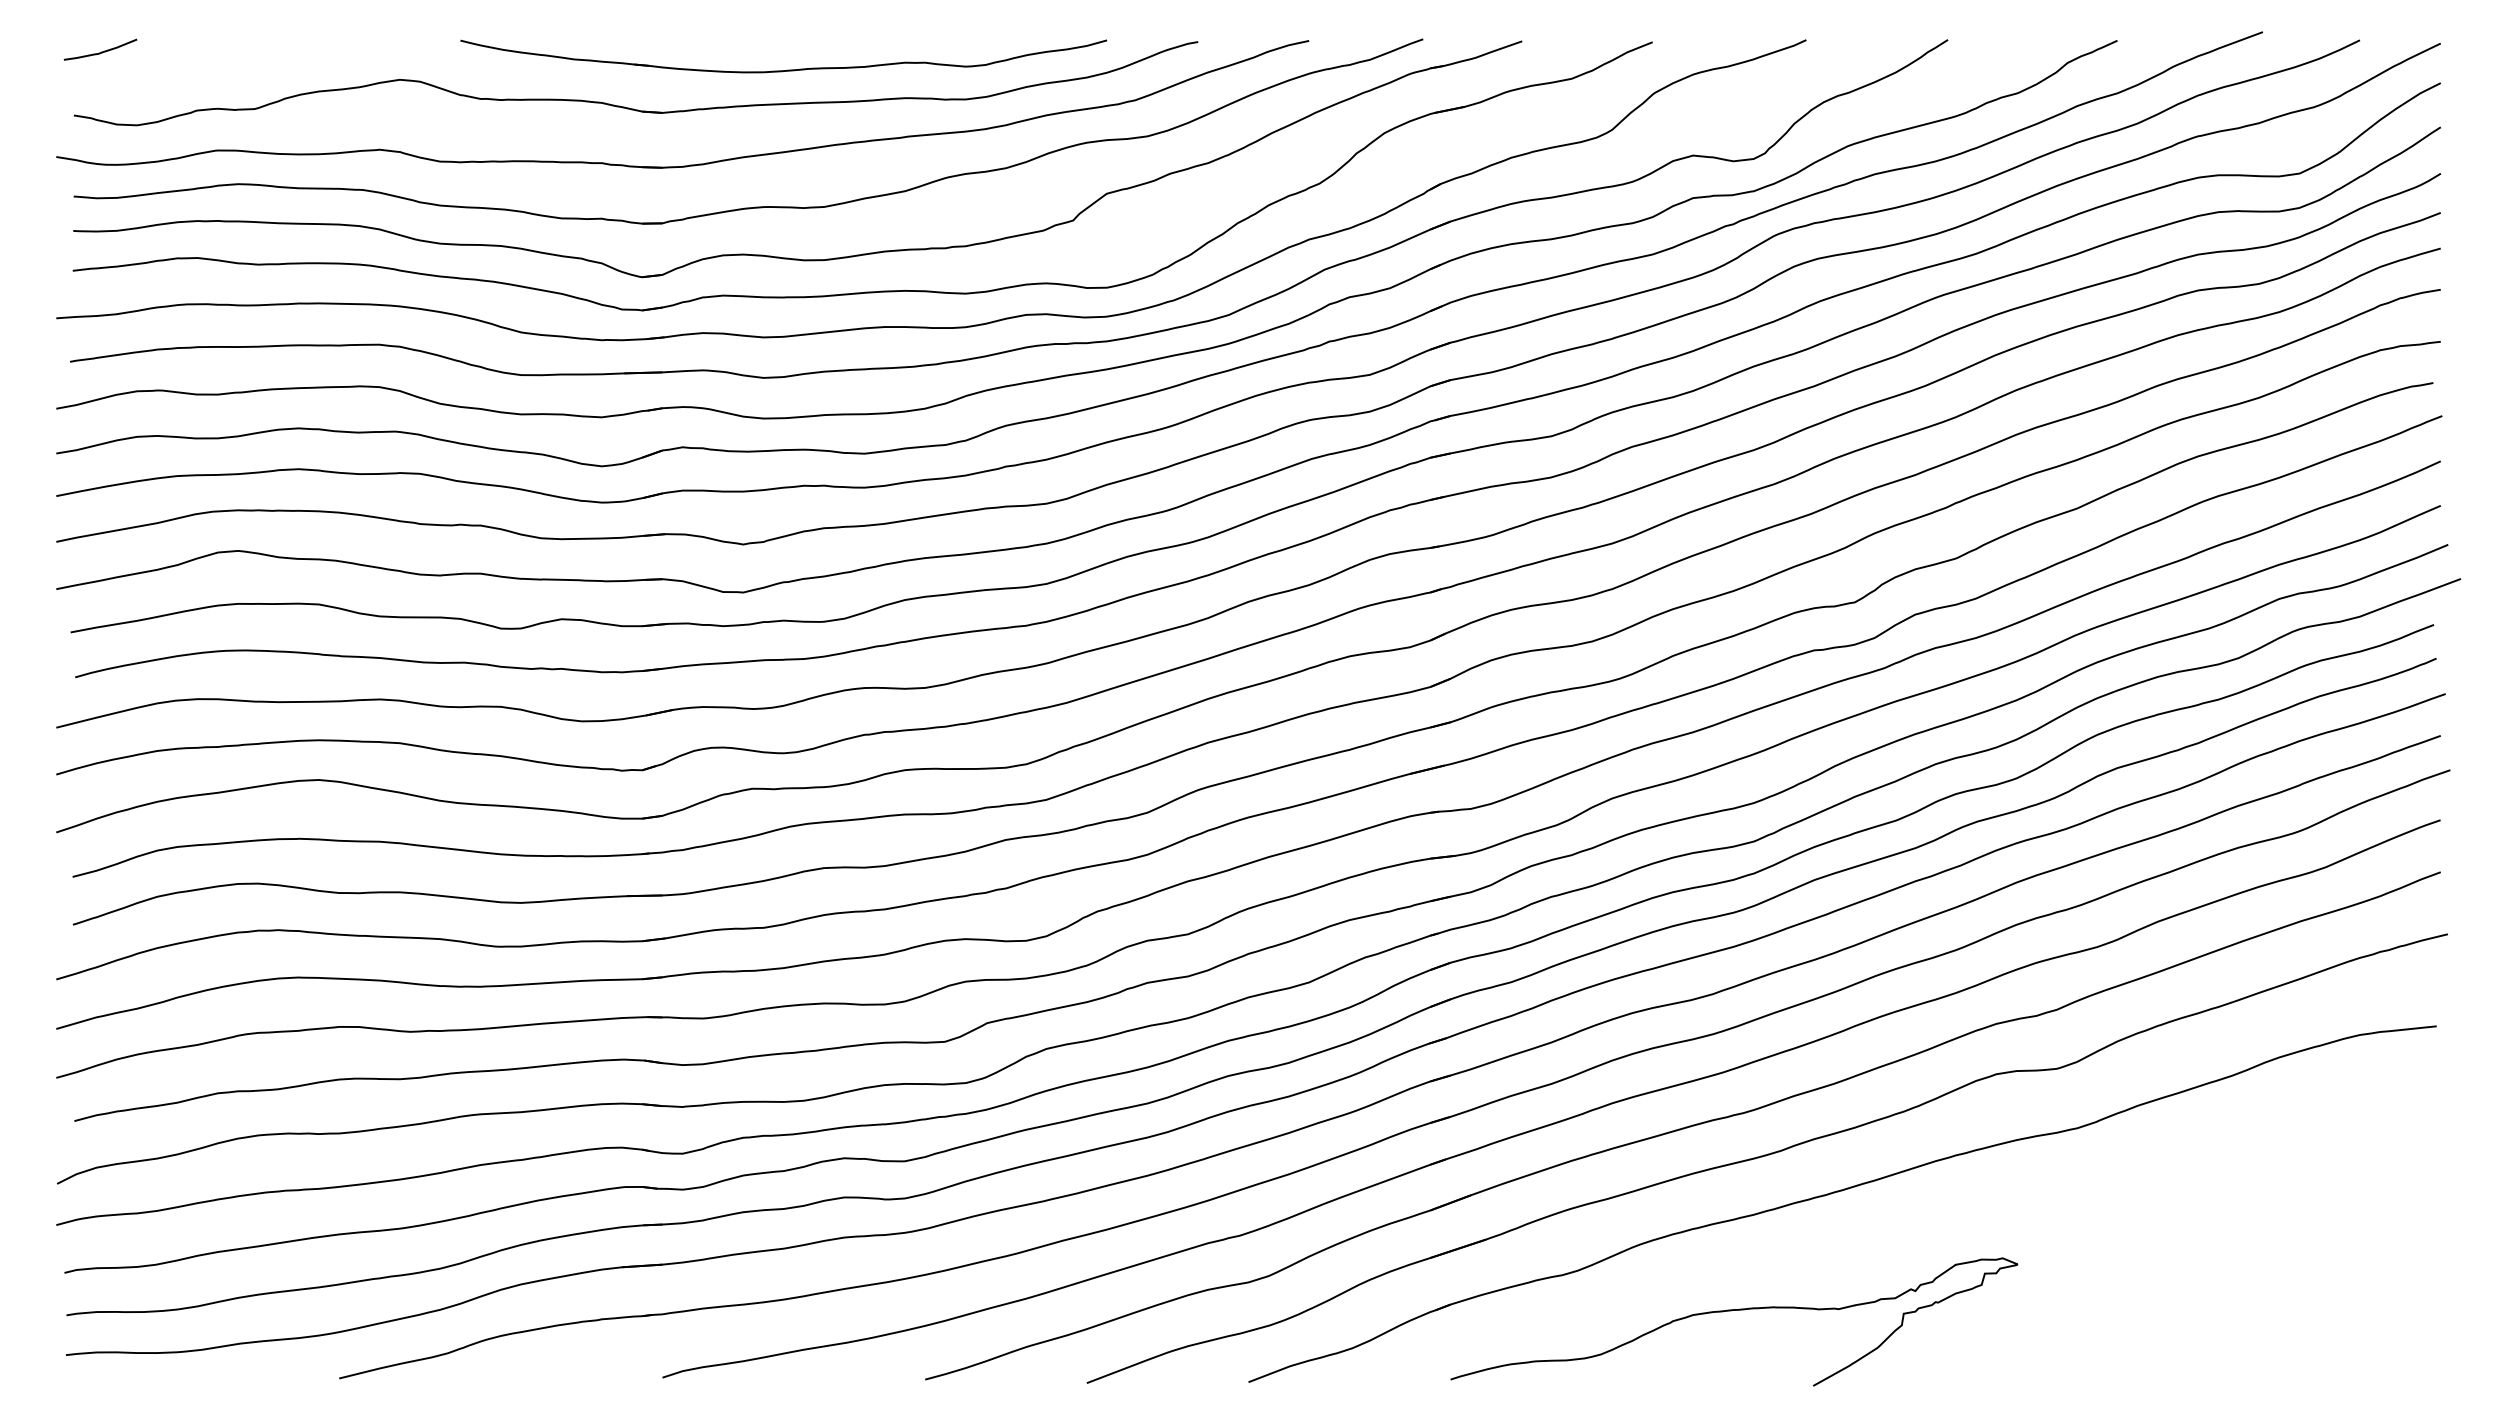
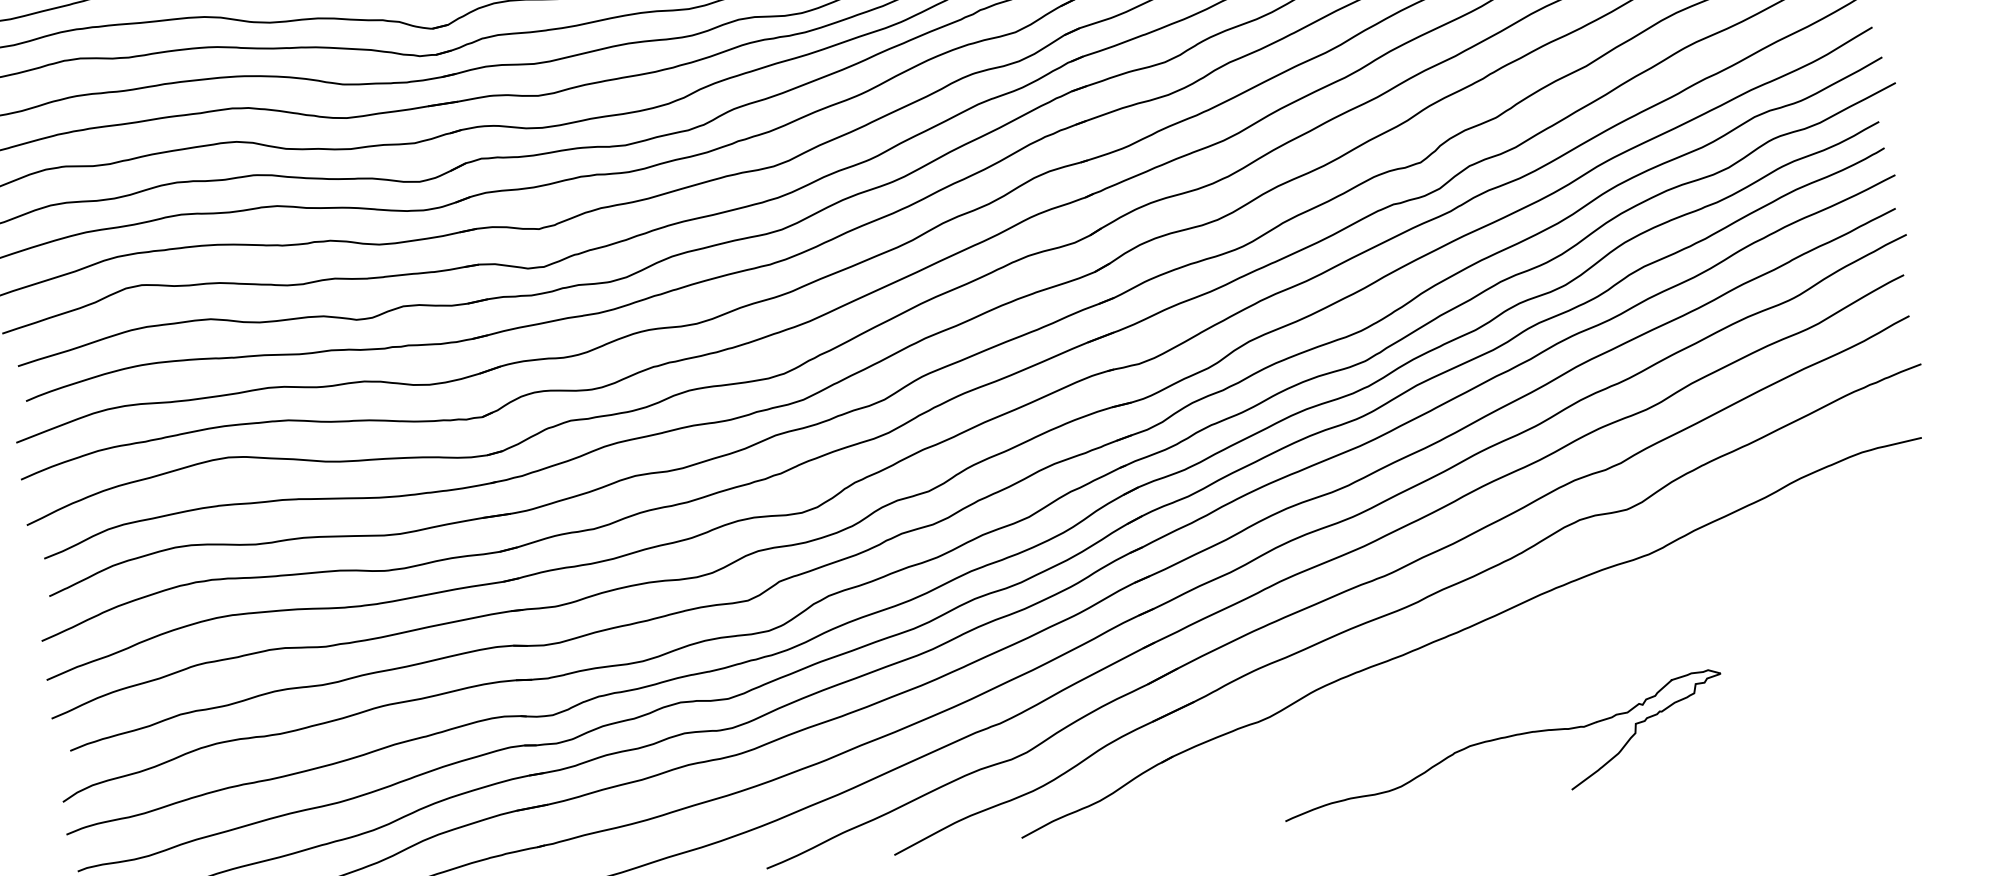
curve: (1731, 1311) -> (1499, 739), moved

